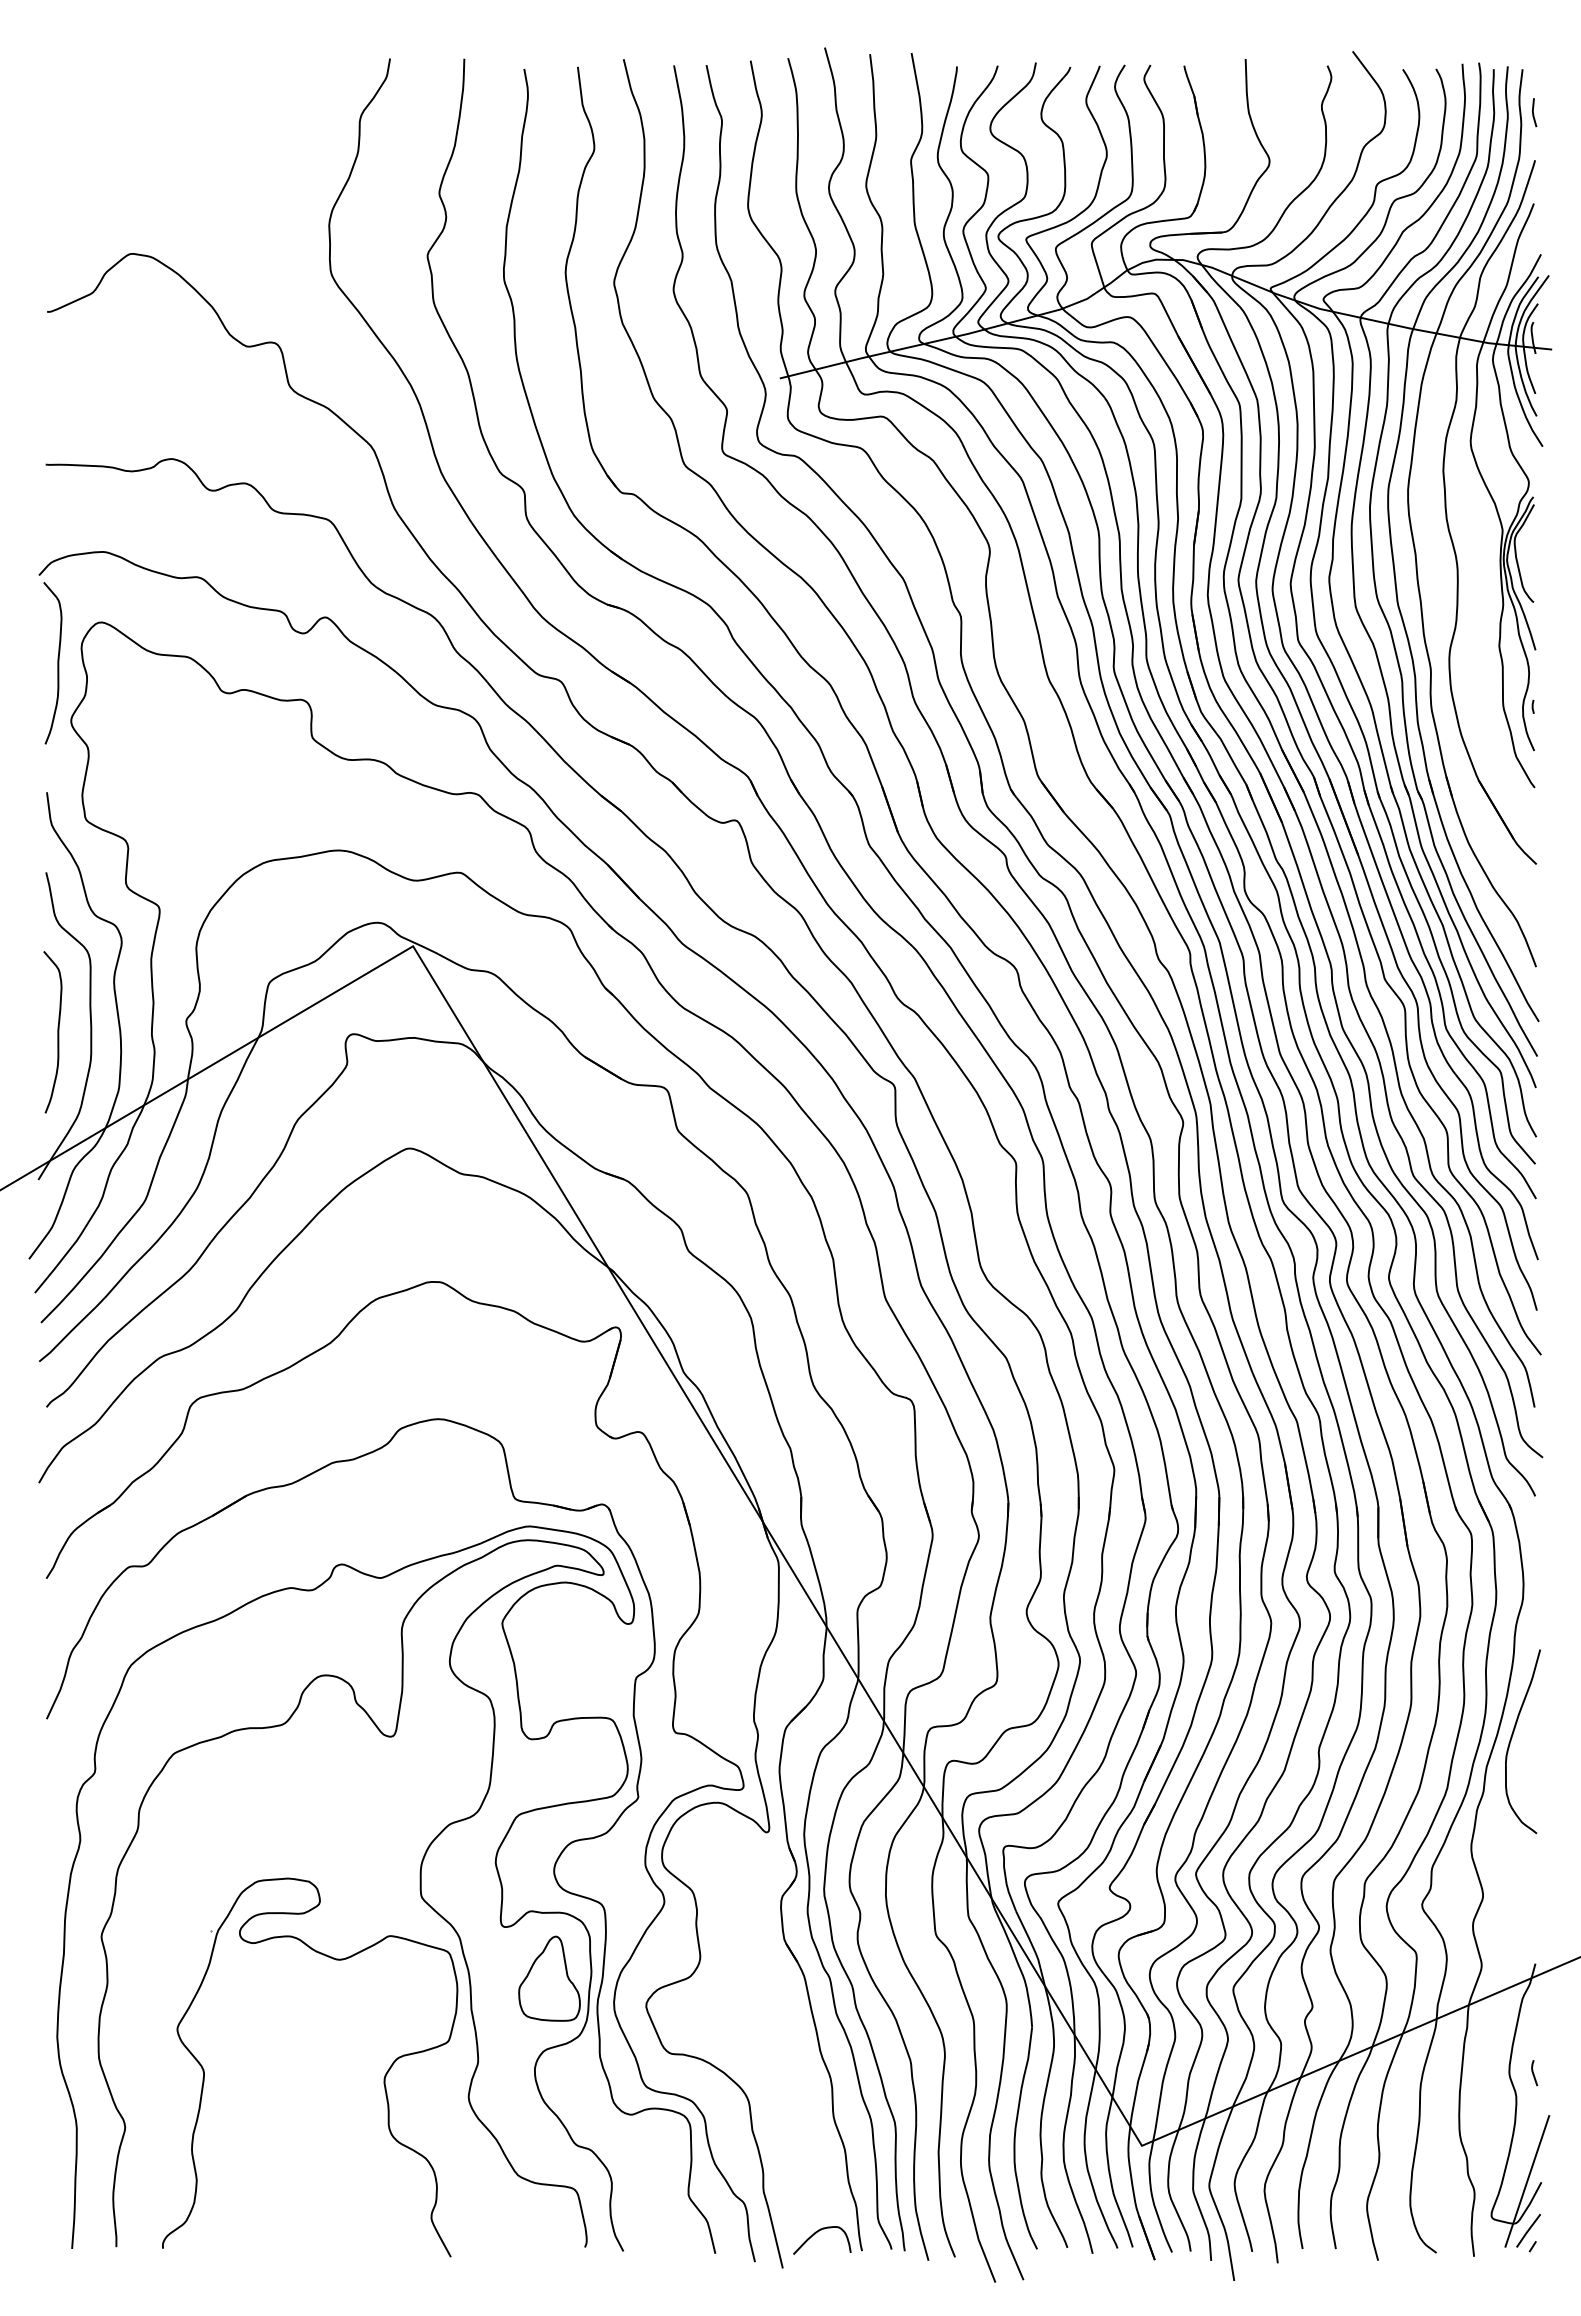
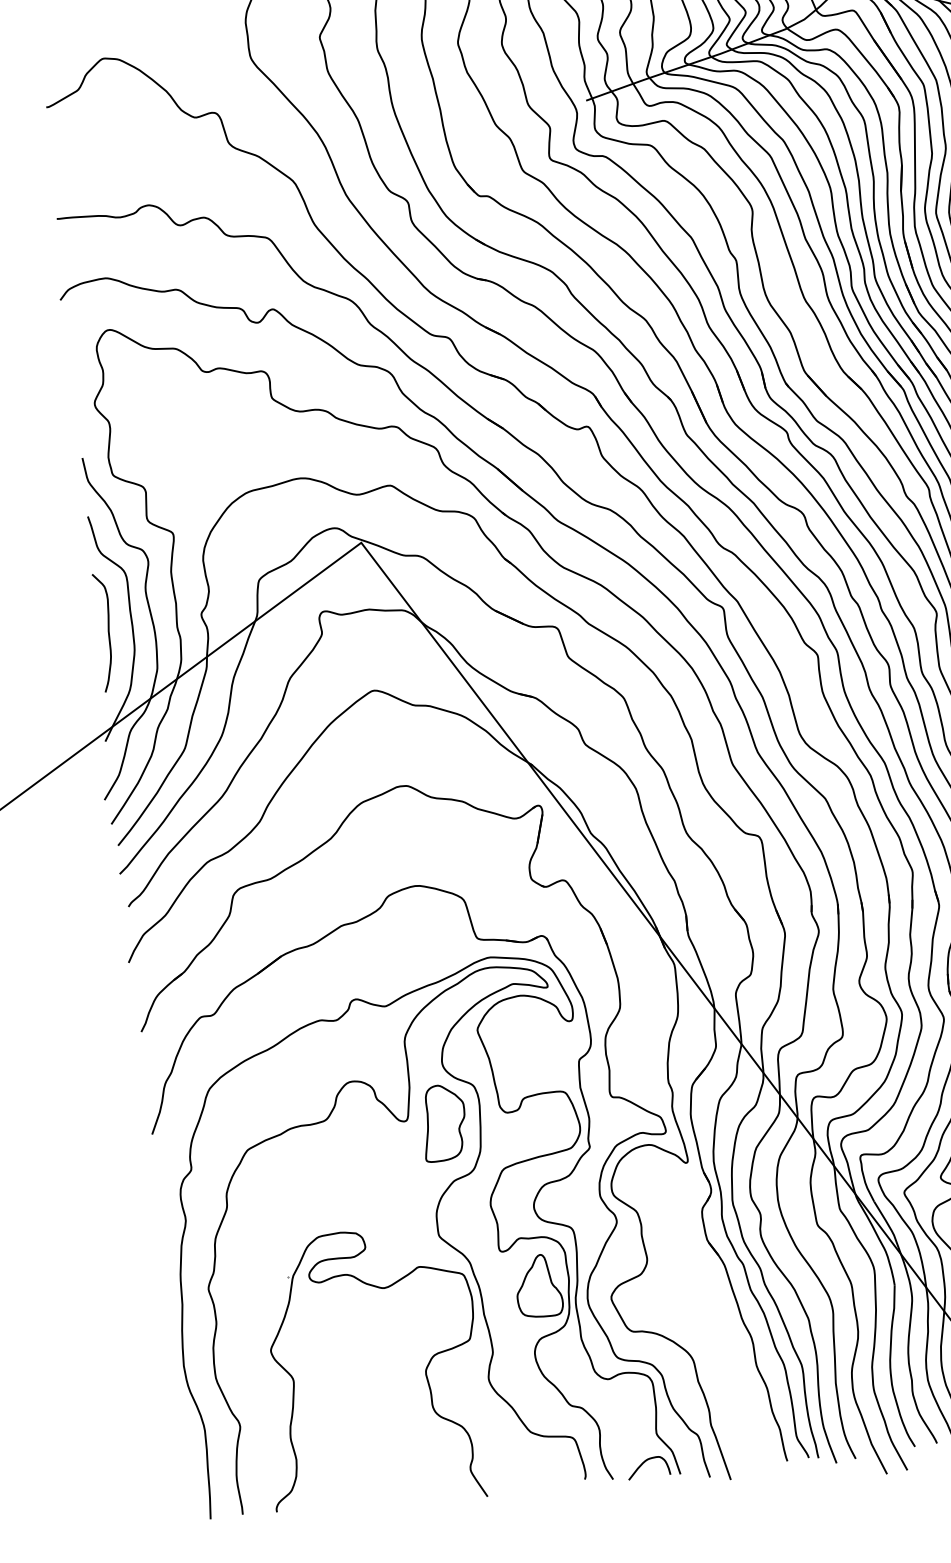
curve: (57, 663) -> (80, 363), removed
part: (443, 1744) -> (443, 1123), added
curve: (816, 2233) -> (644, 1463), moved

